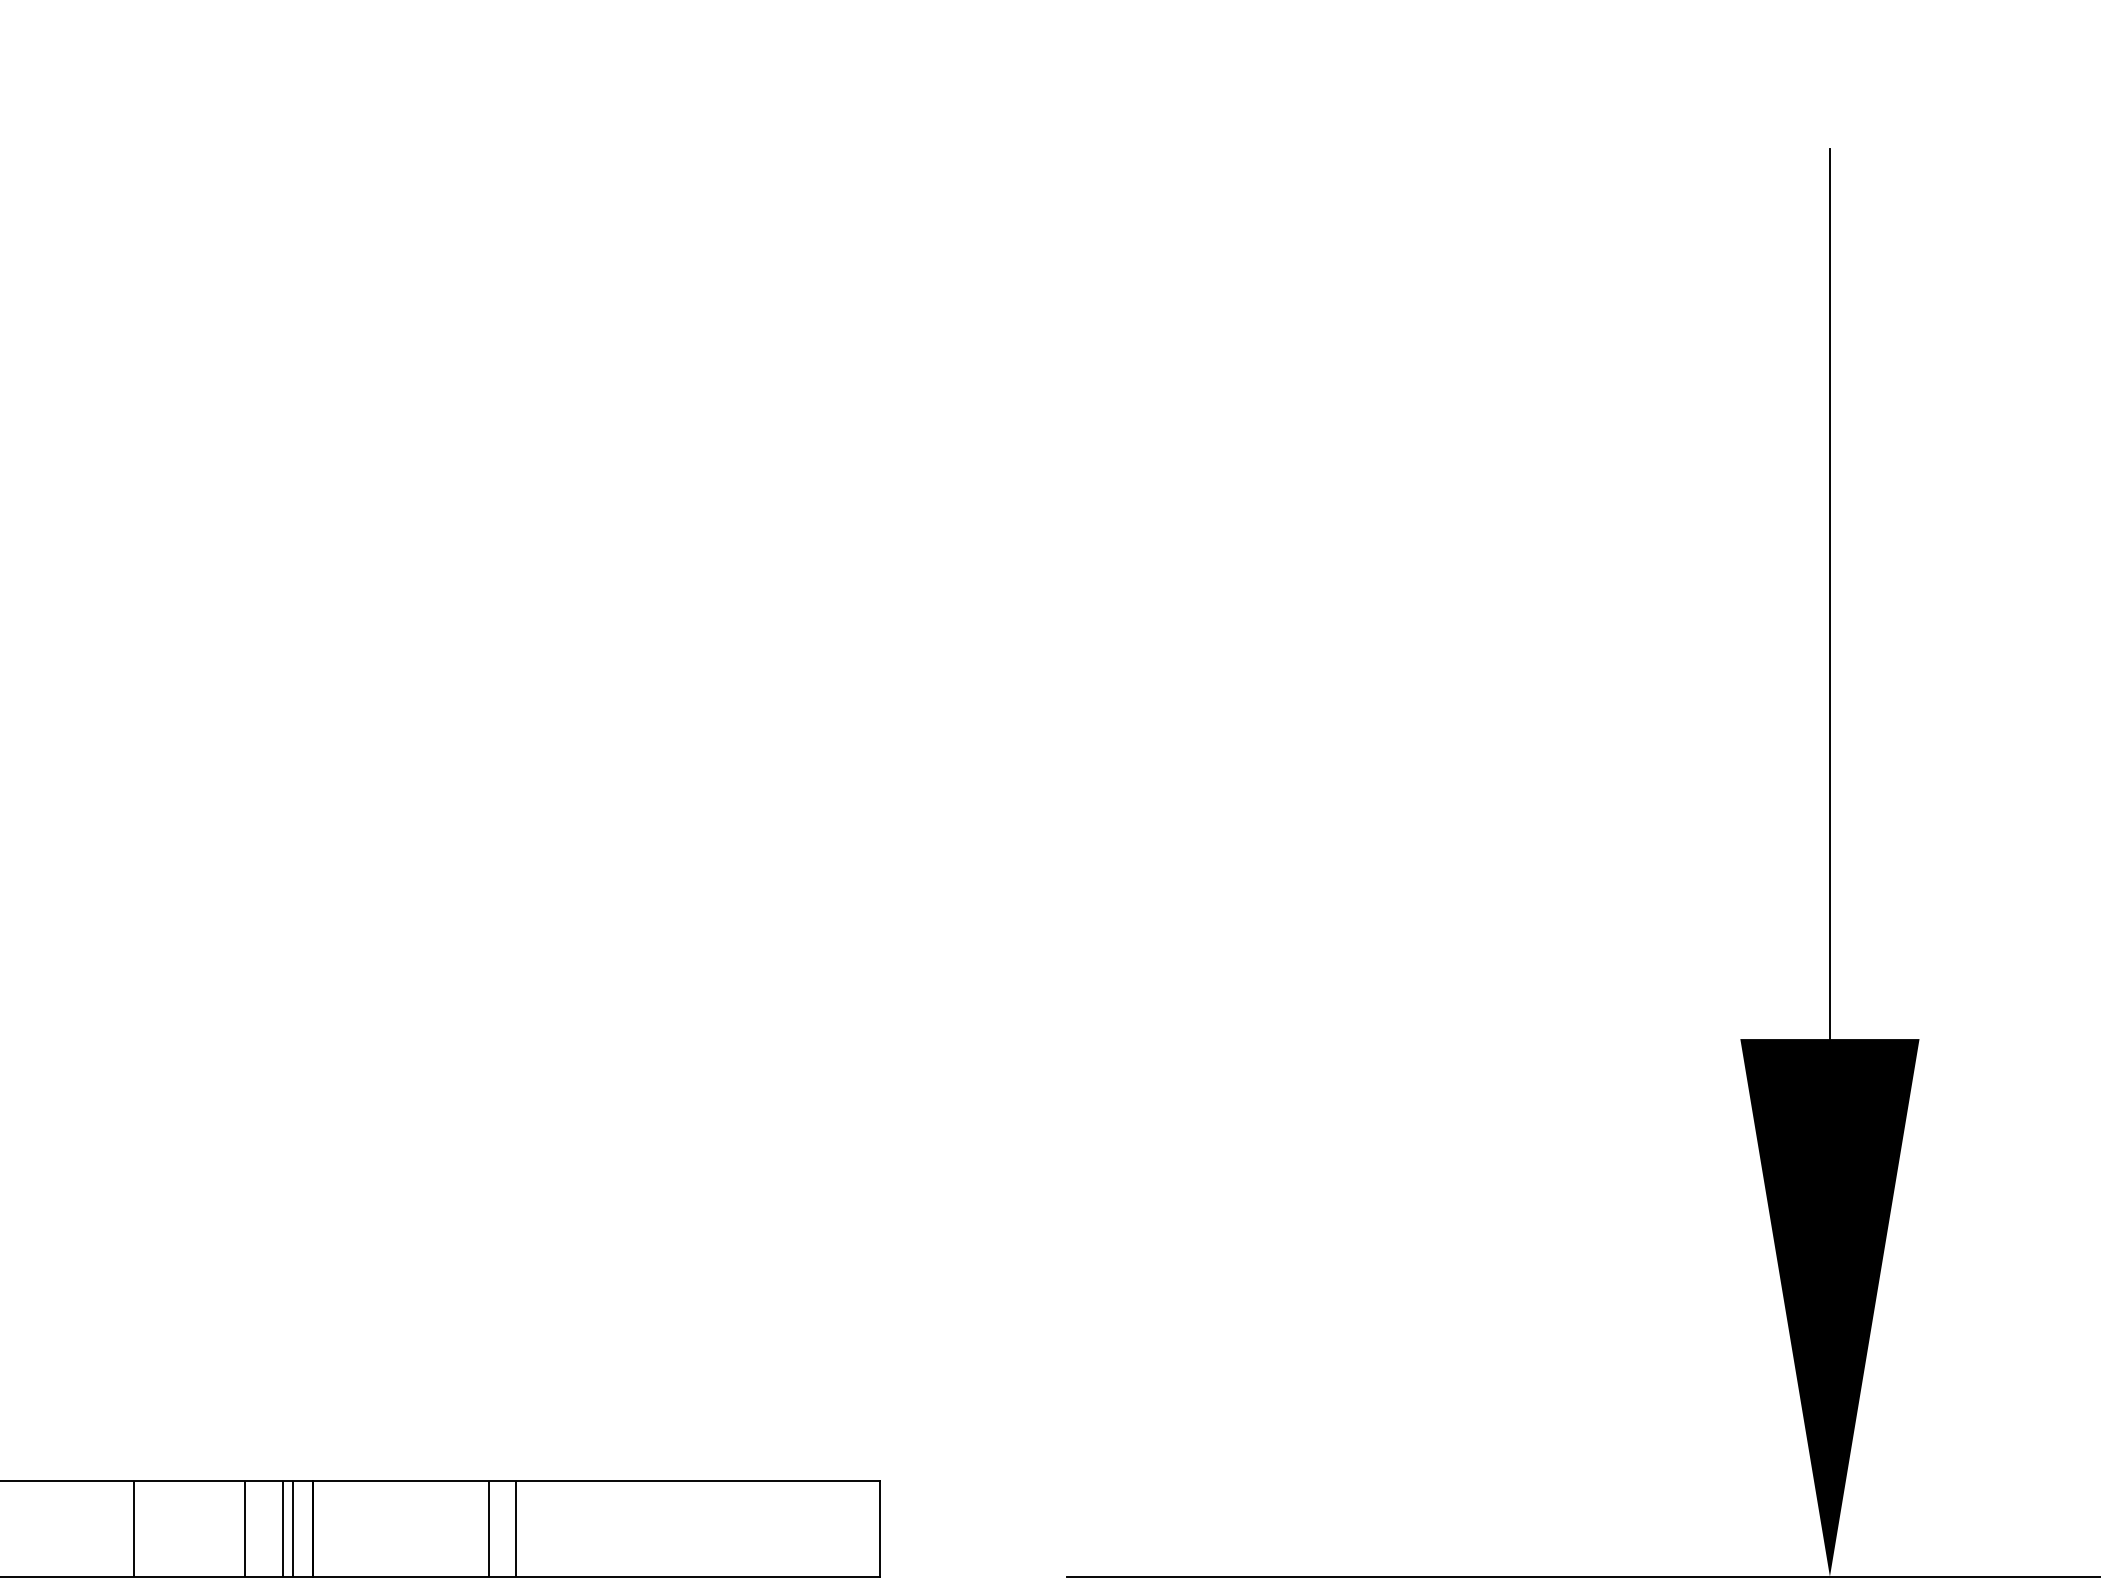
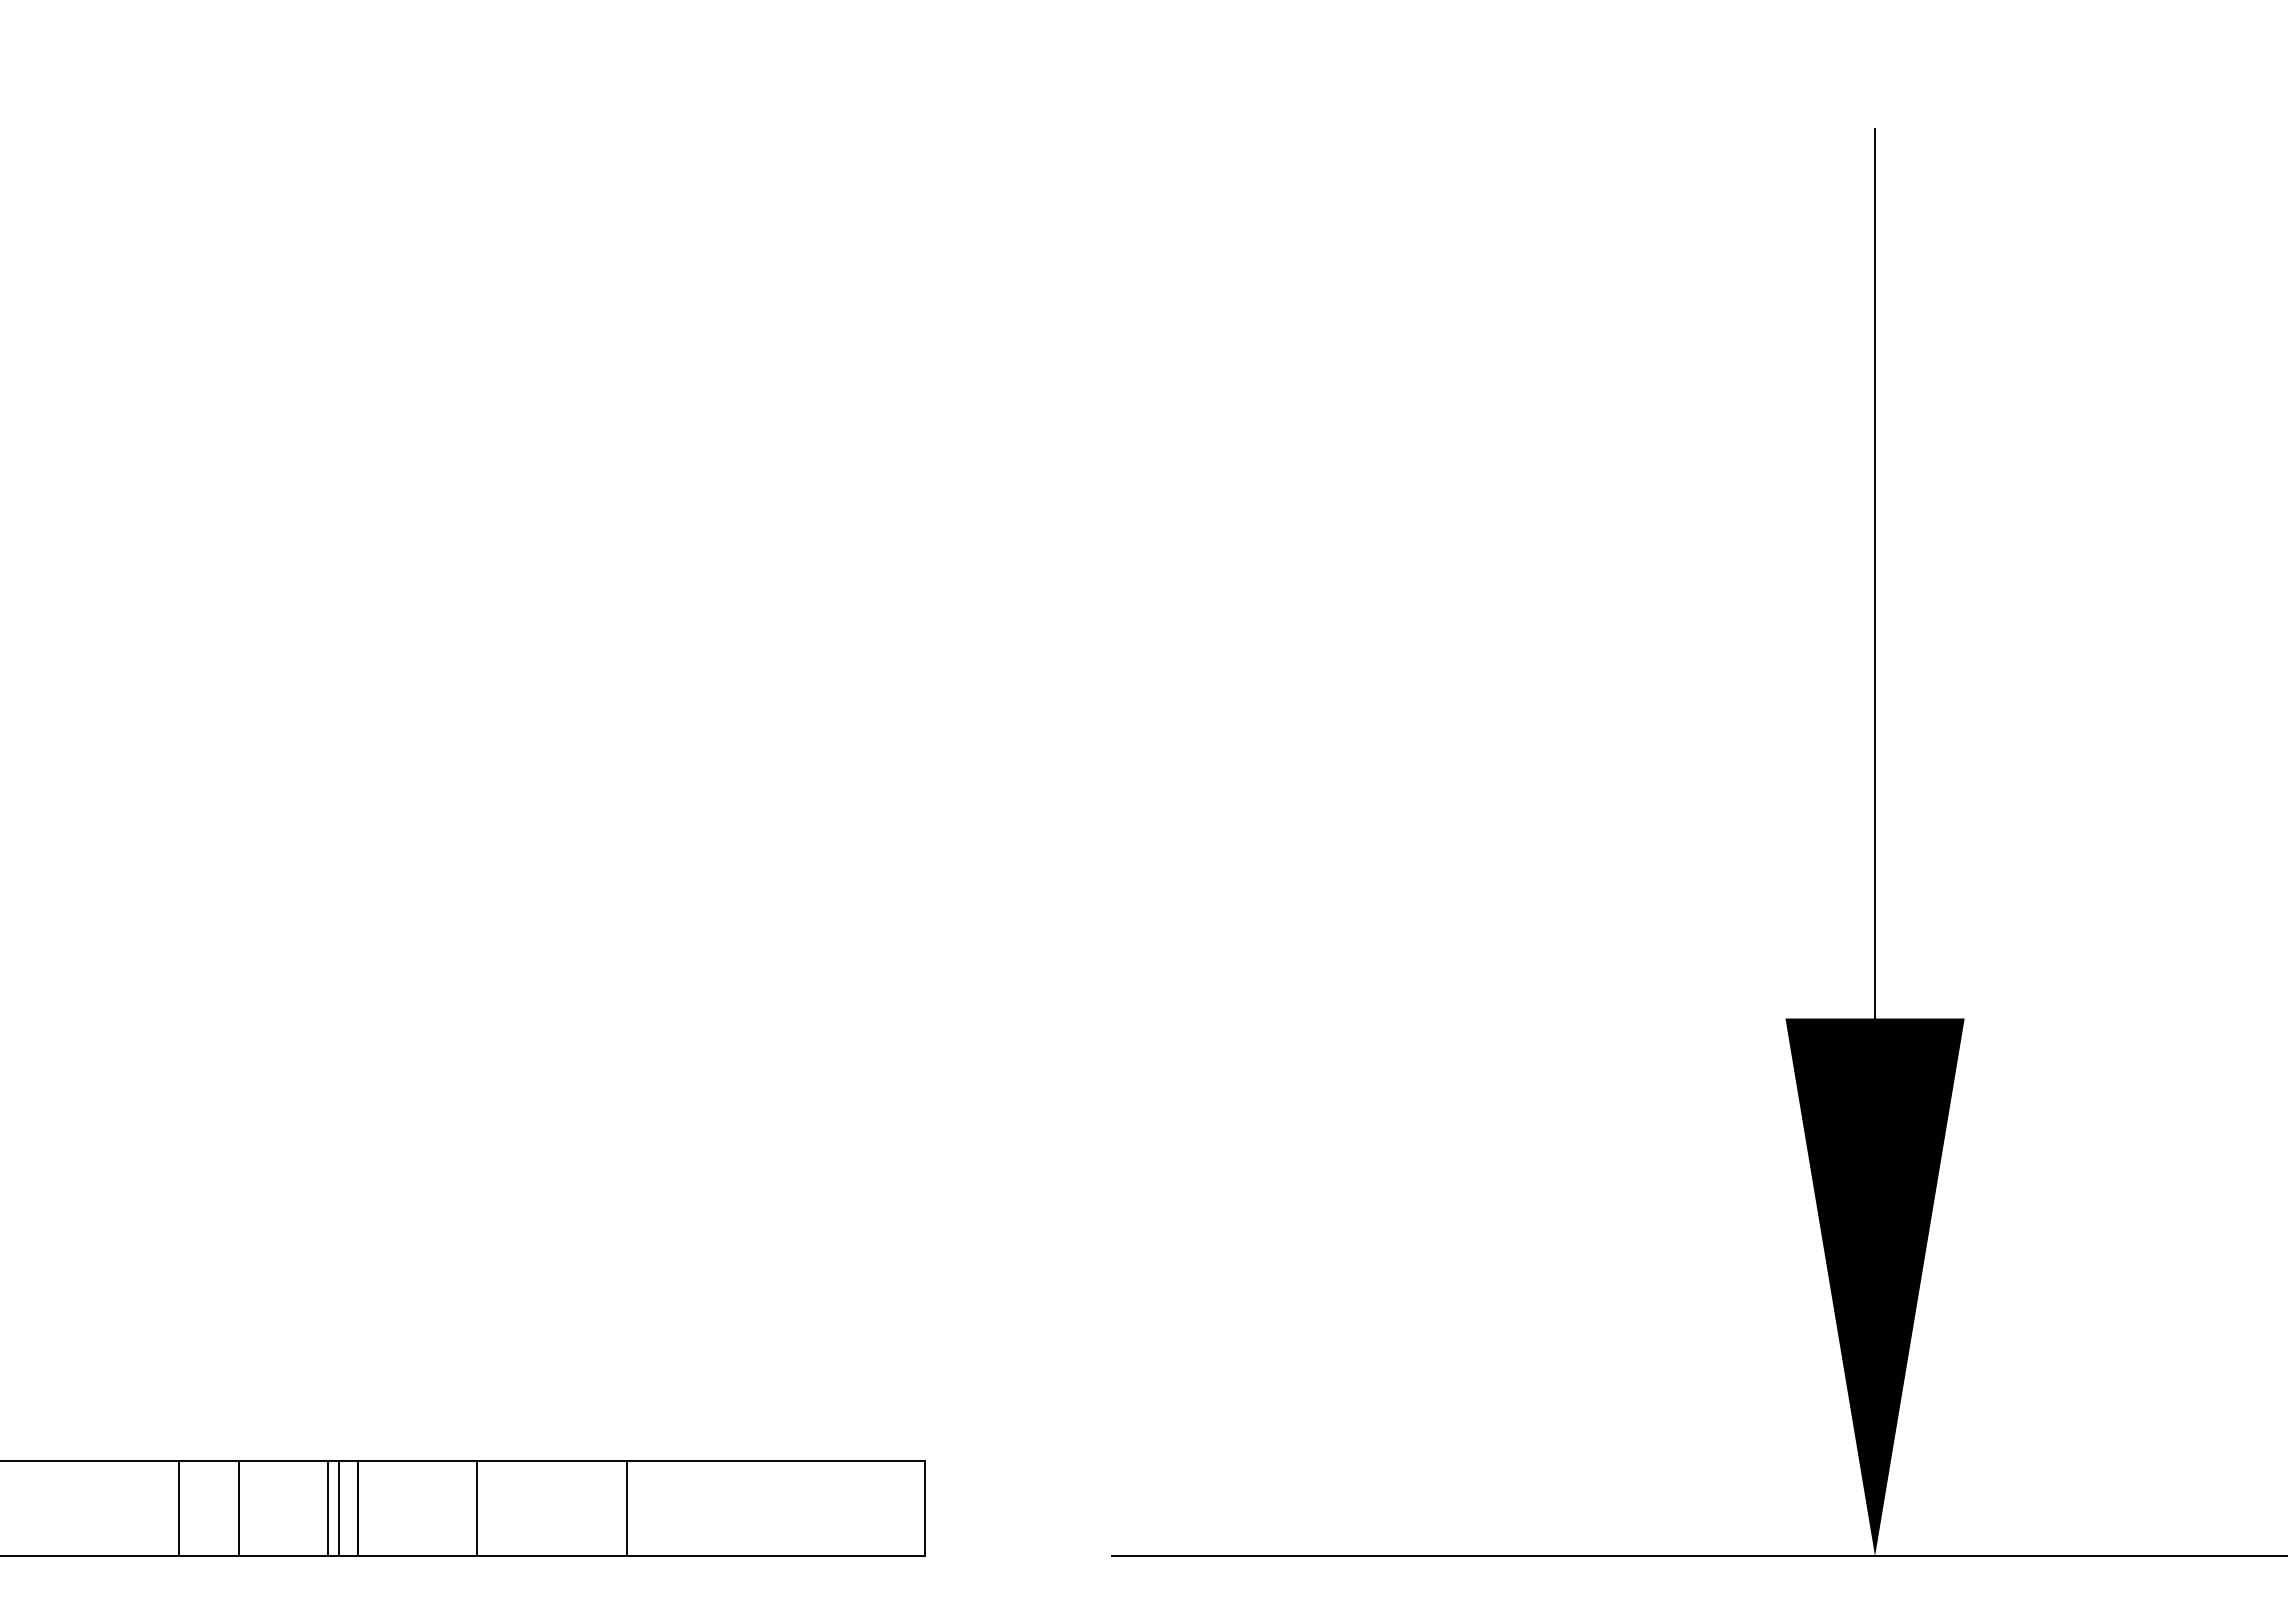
line: (245, 1529) -> (239, 1508), moved
line: (488, 1529) -> (476, 1508), moved
line: (515, 1529) -> (626, 1508), moved

